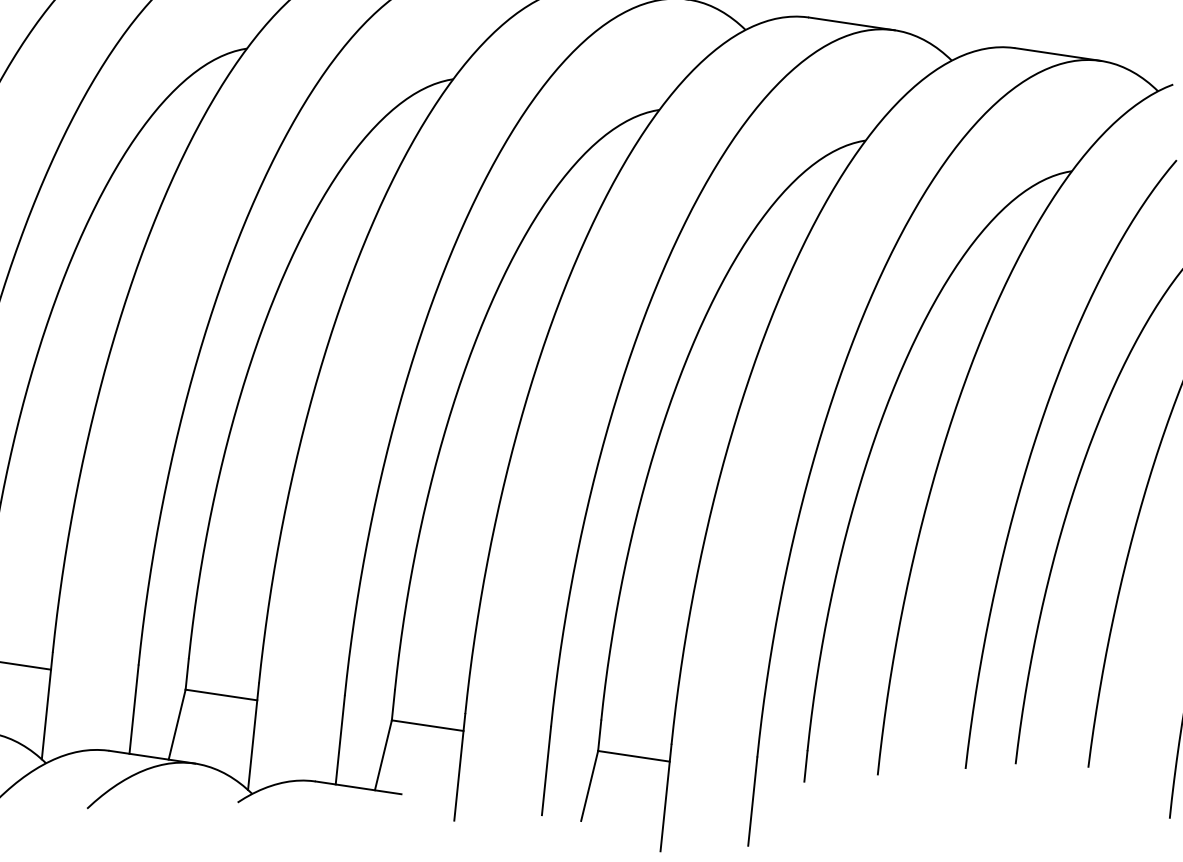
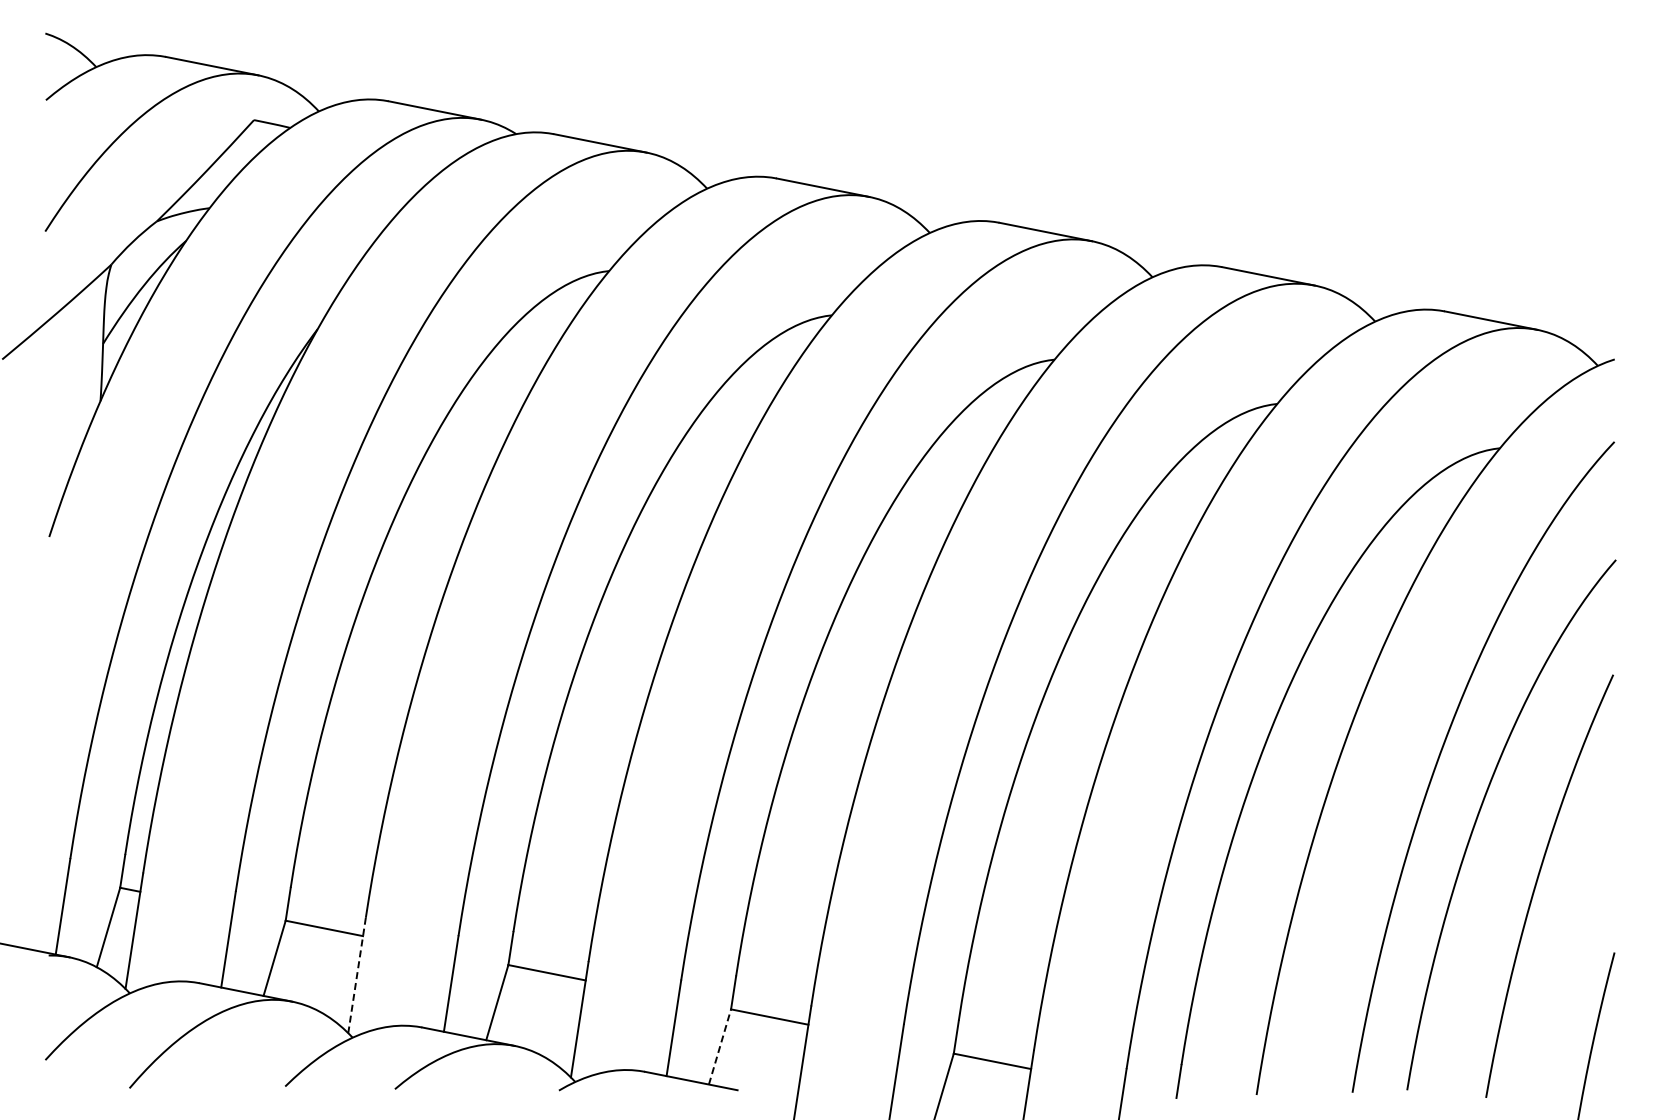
line: (46, 706) -> (356, 975), solid -> dashed
line: (383, 754) -> (720, 1046), solid -> dashed

